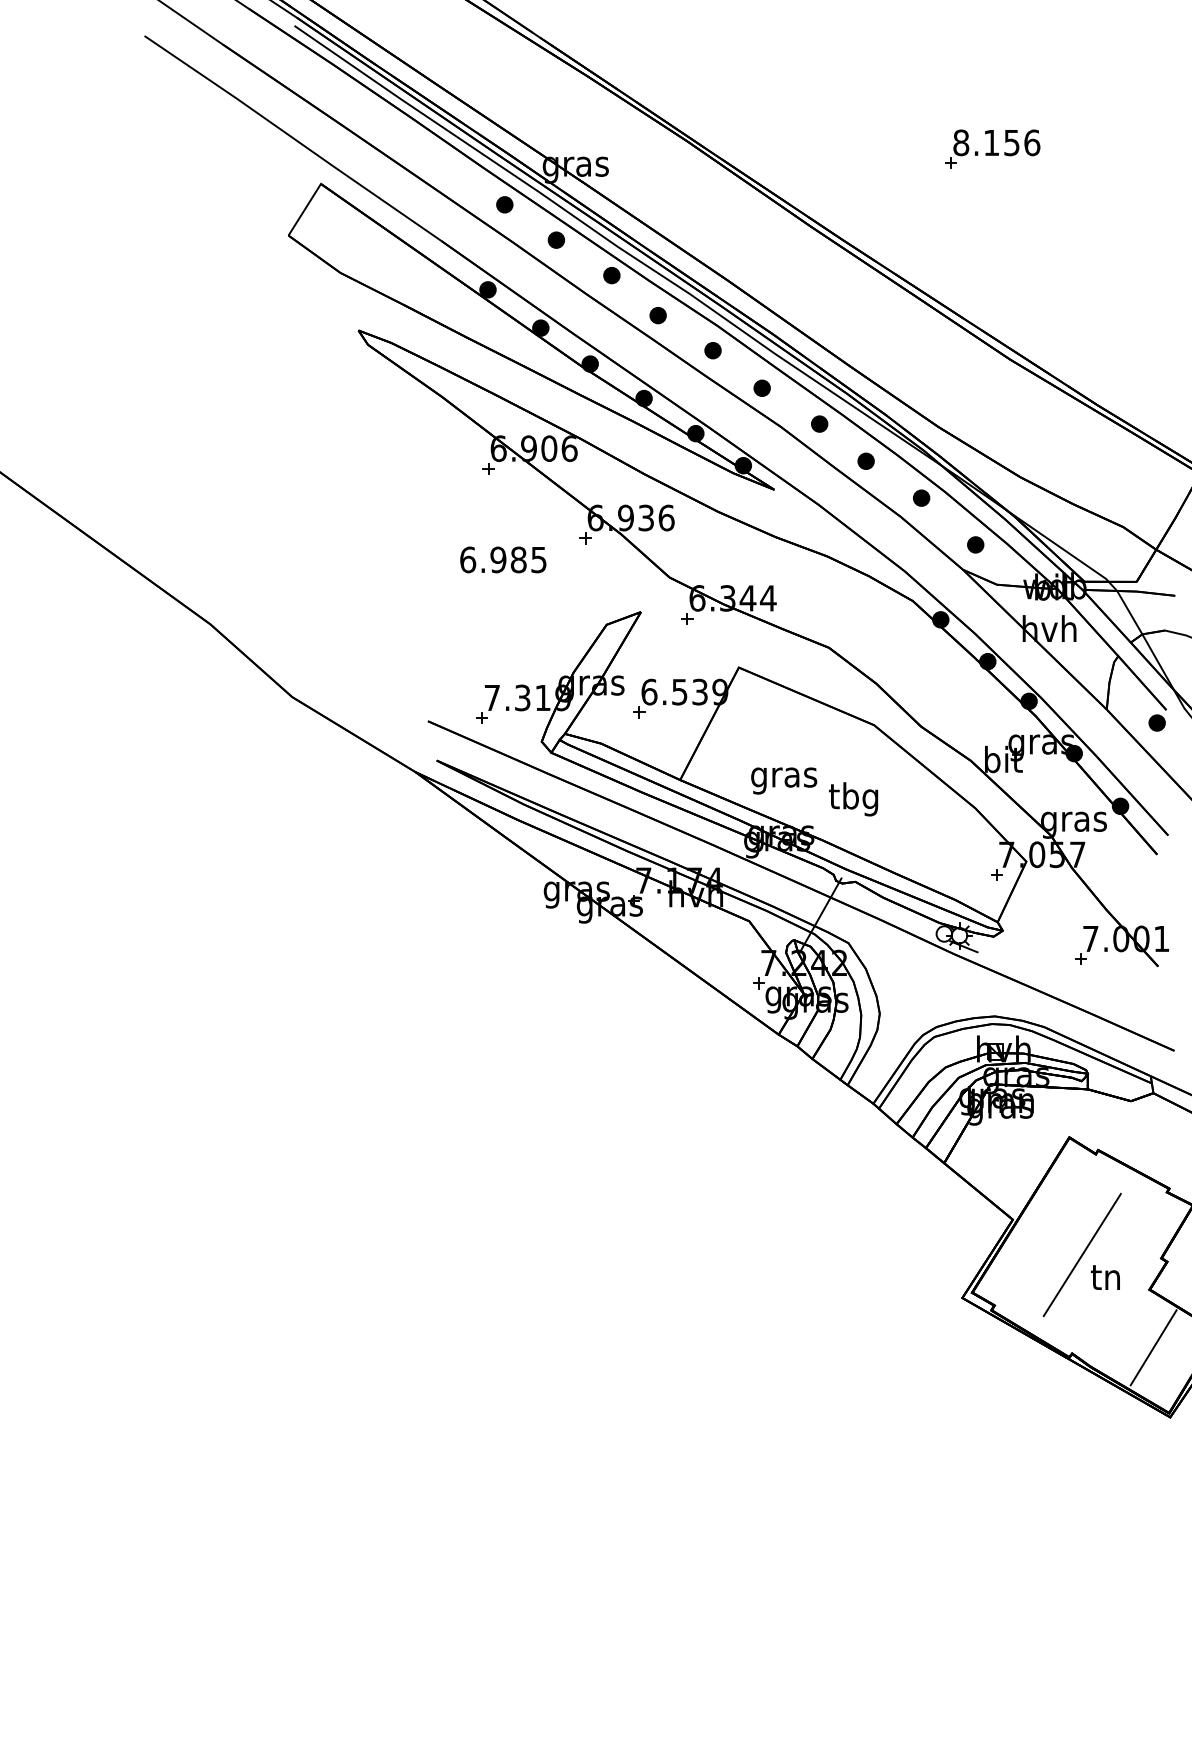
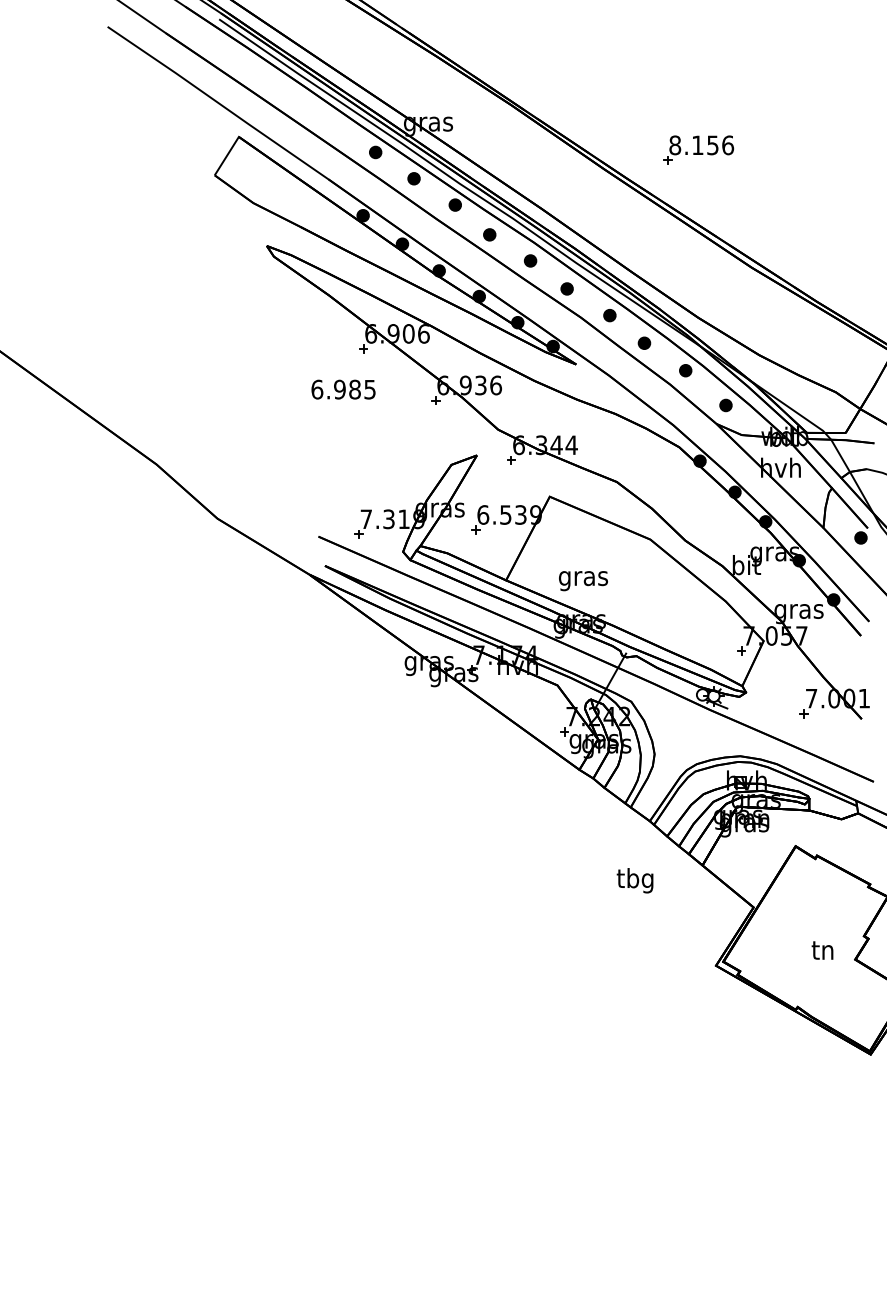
part: (992, 148) -> (698, 149), moved
text: (503, 559) -> (343, 389), moved
text: (852, 799) -> (634, 880), moved
line: (1081, 1254) -> (804, 933), removed
line: (1153, 1347) -> (858, 1002), removed

